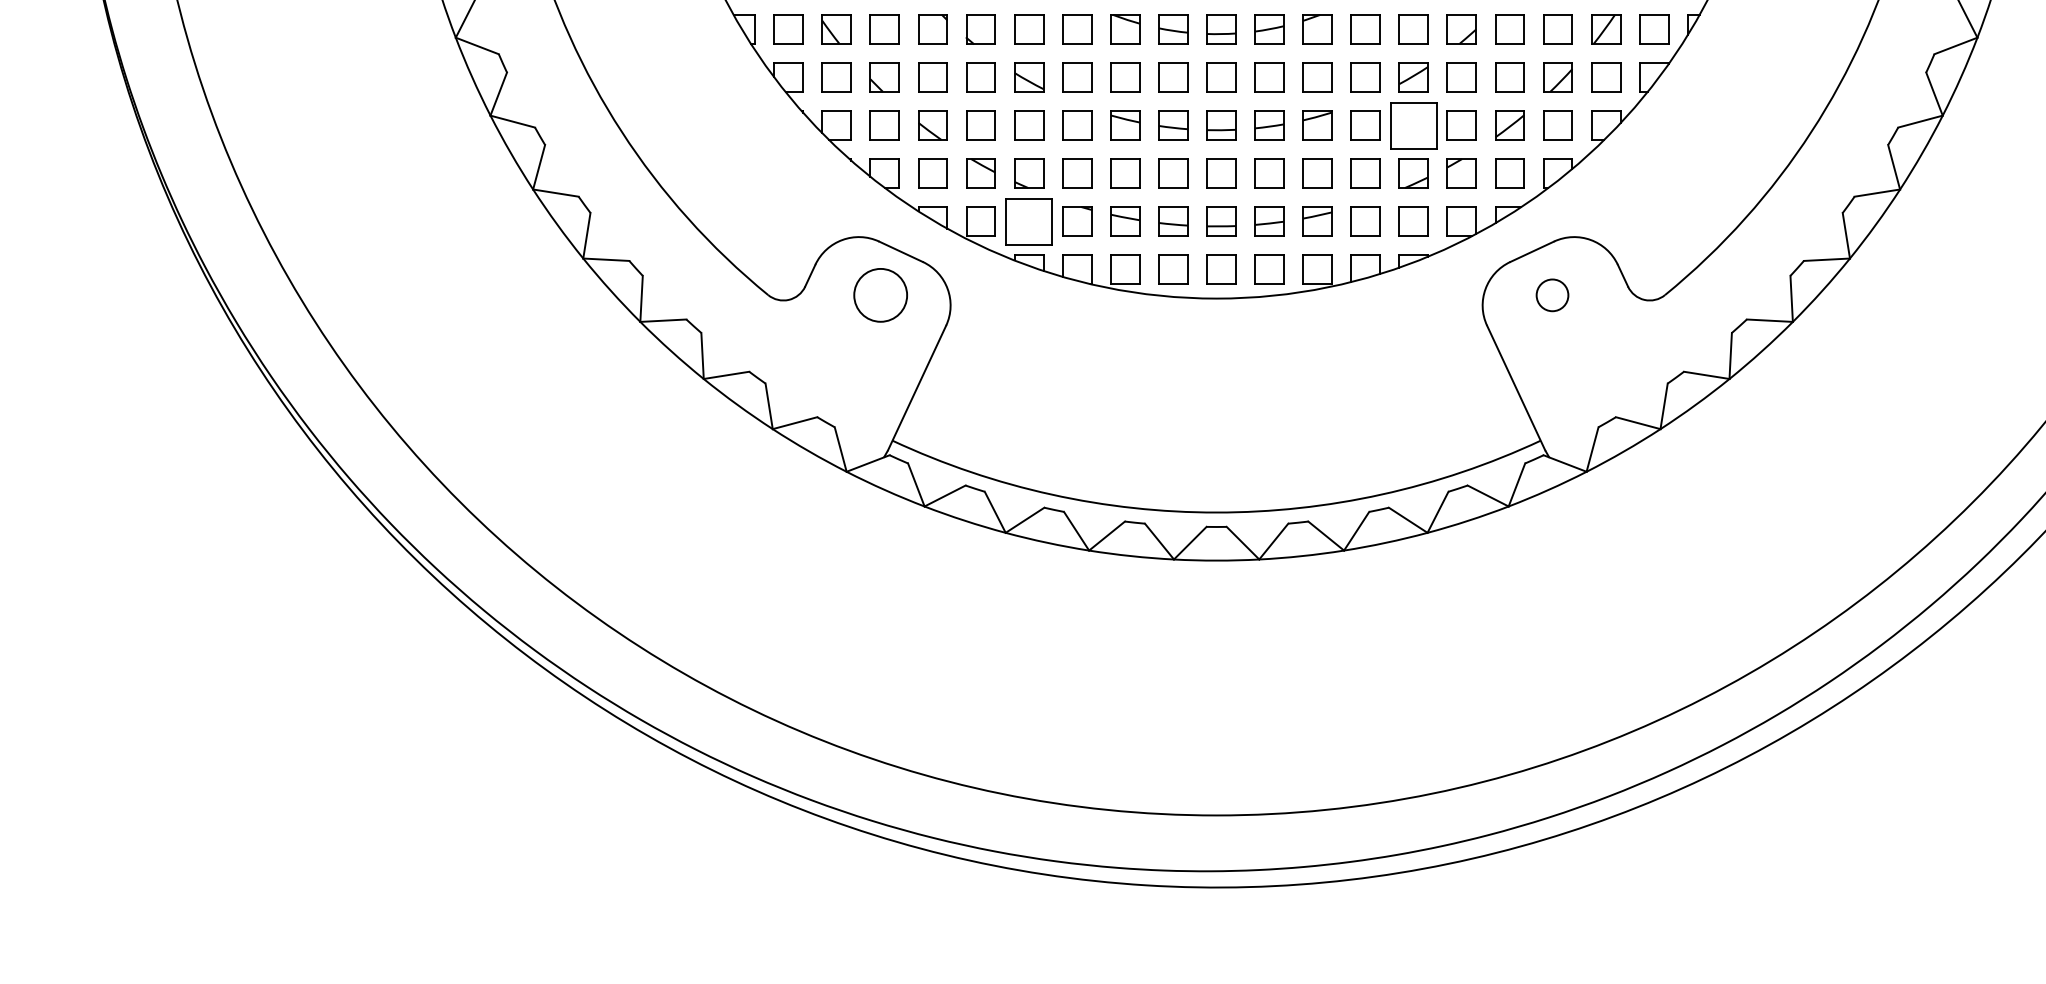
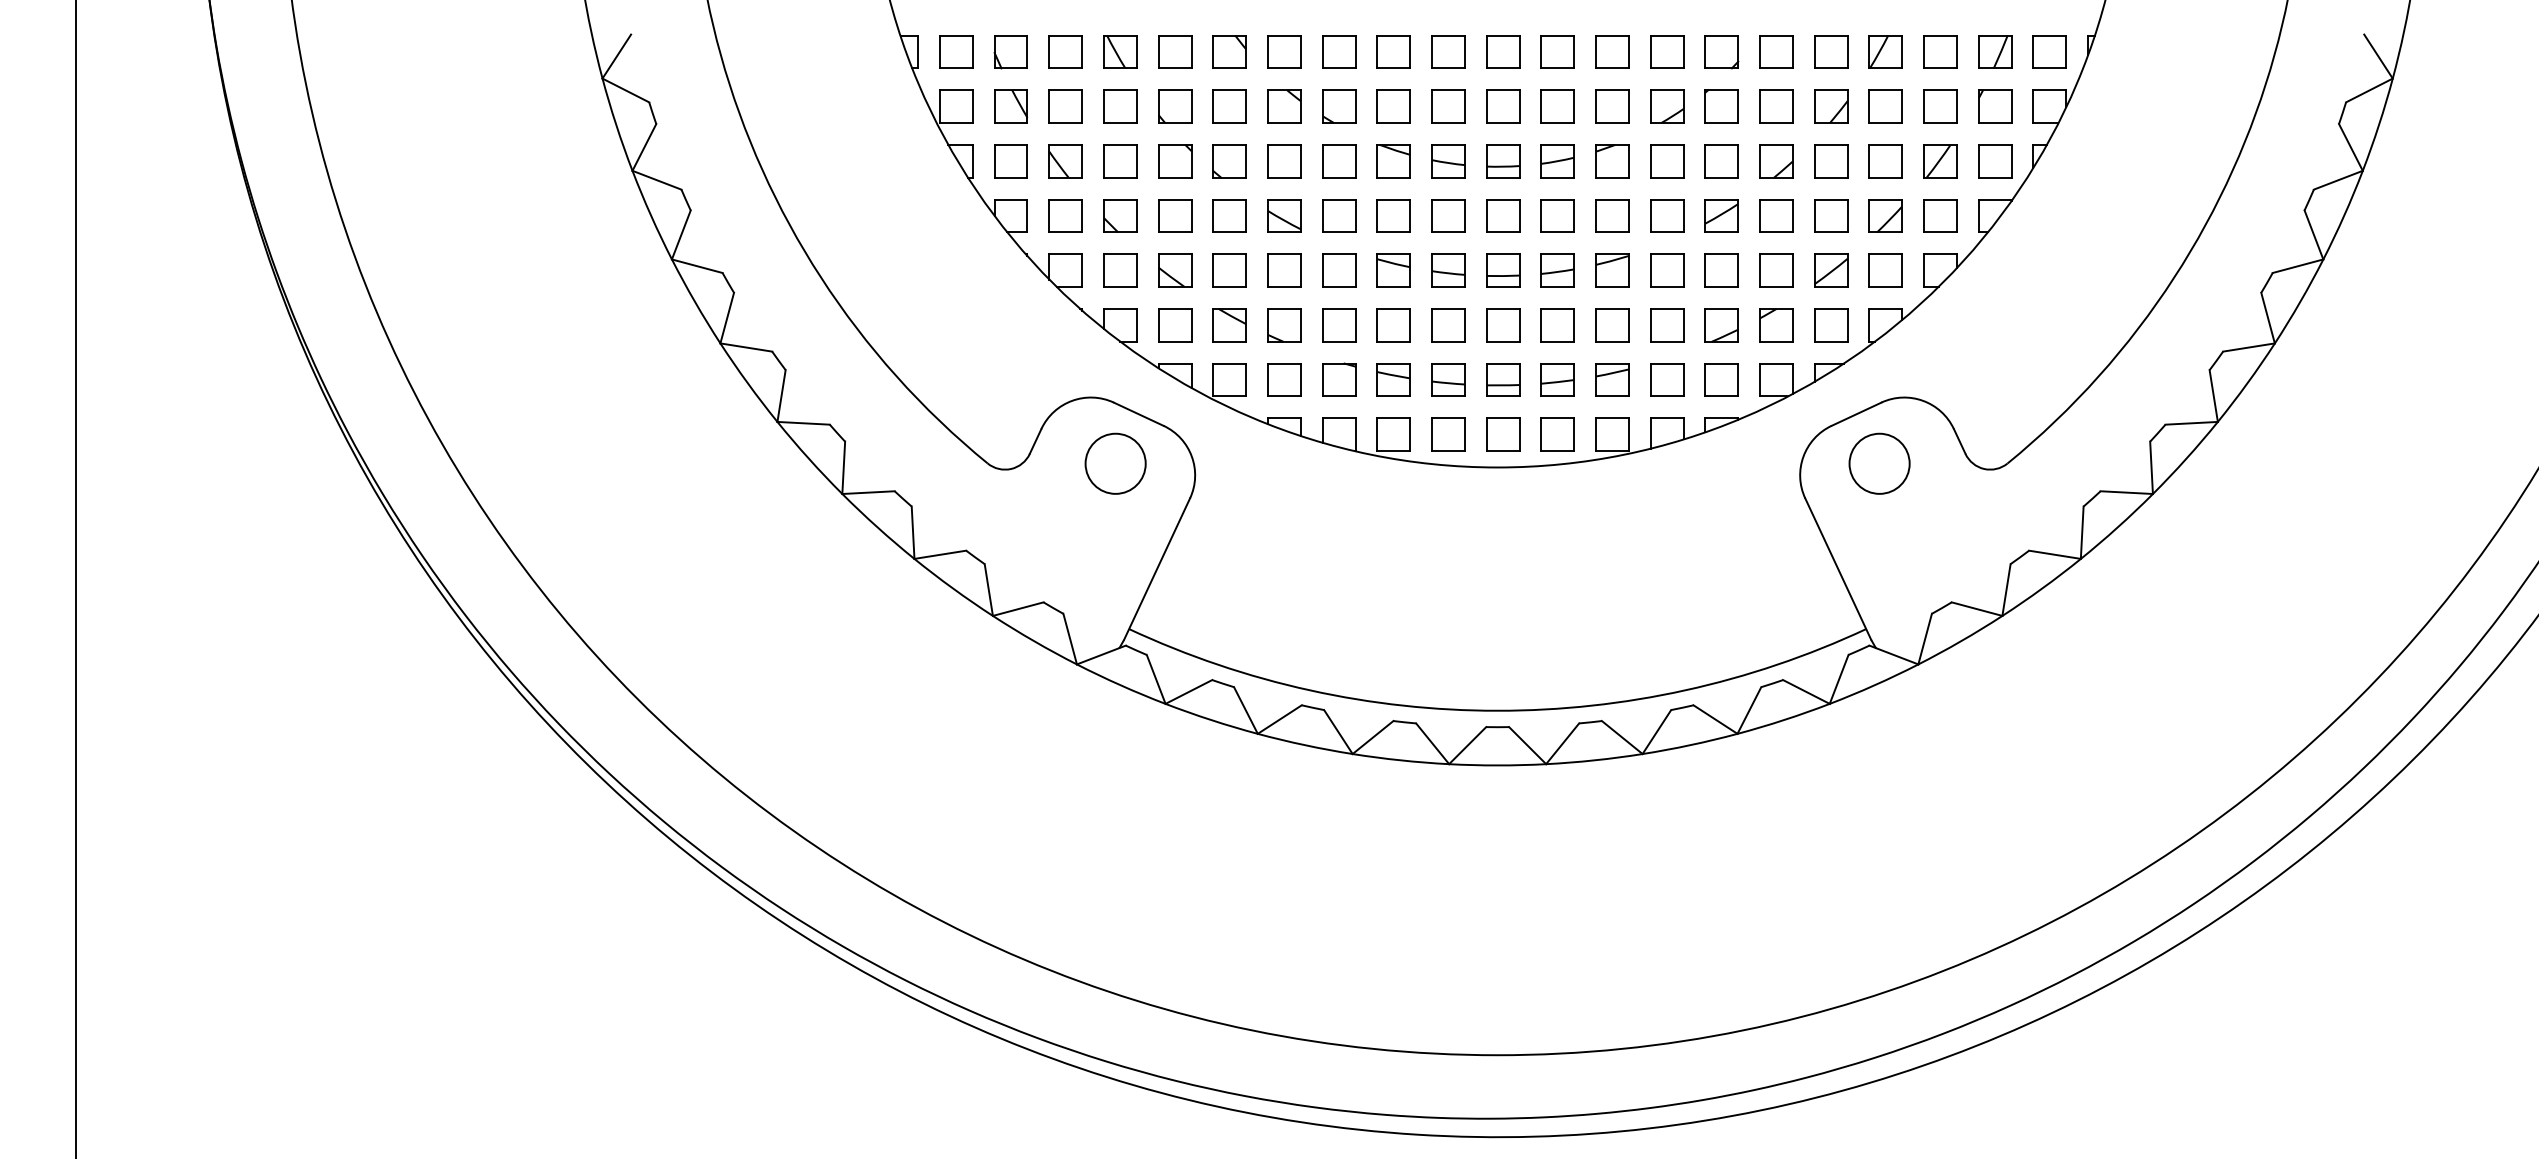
part: (1413, 125) -> (1721, 270), size x0.62
part: (1029, 221) -> (1284, 379), size x0.62
circle: (1552, 295) -> (1879, 463), size x1.67

